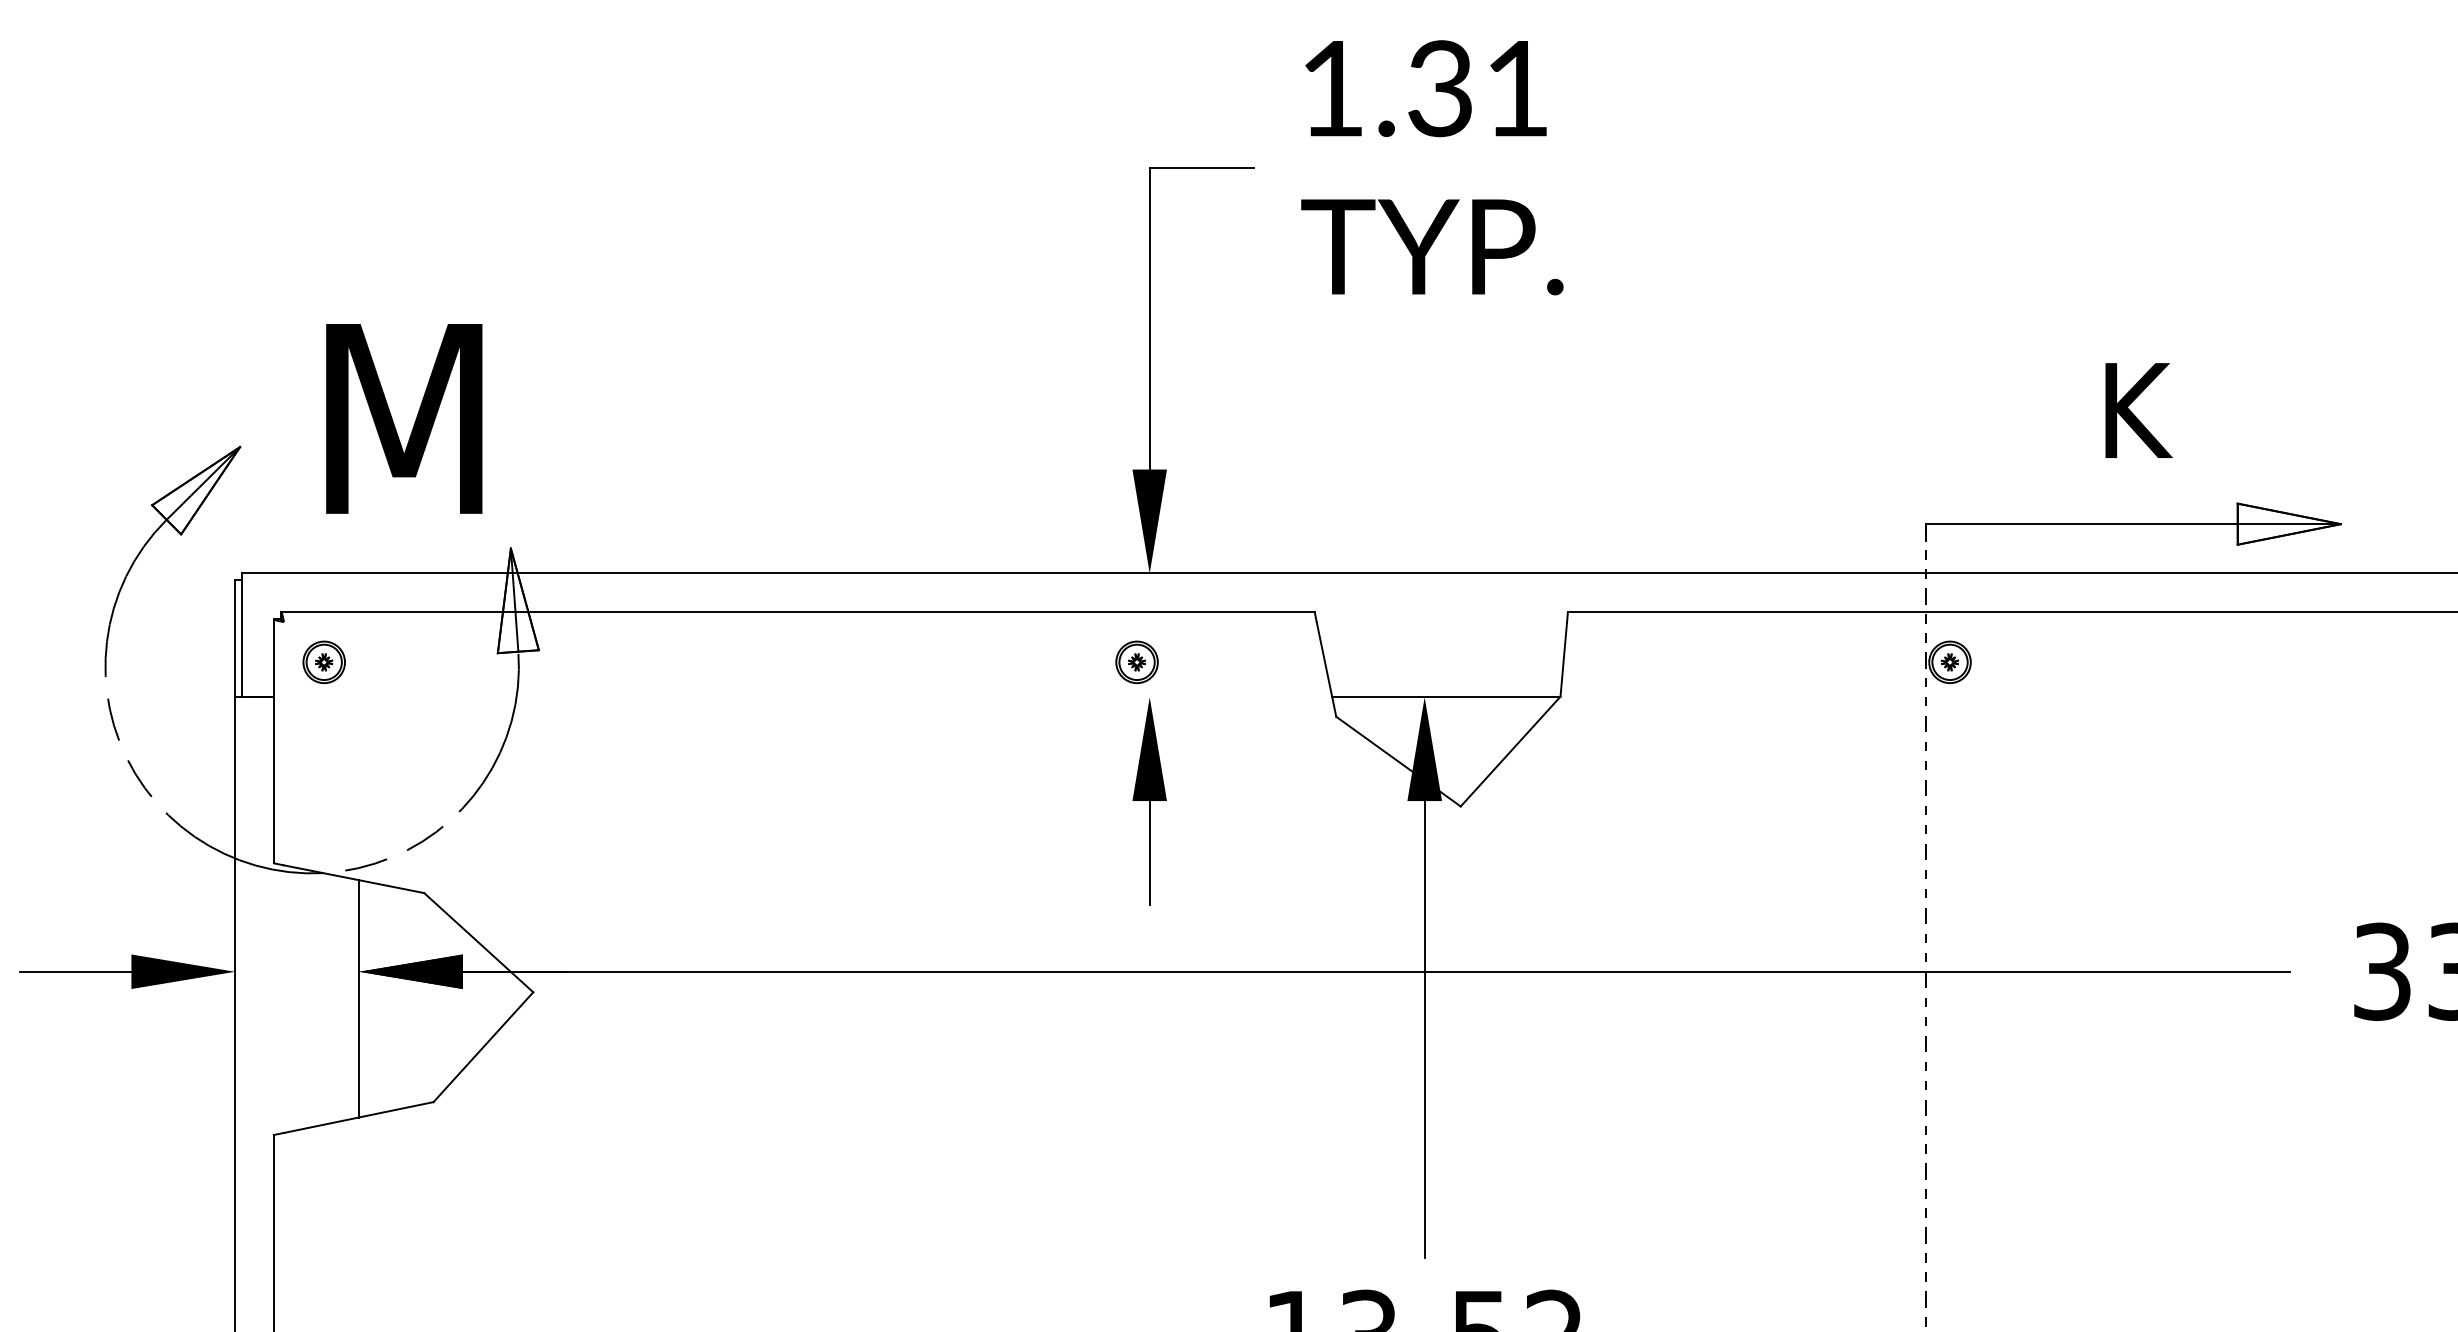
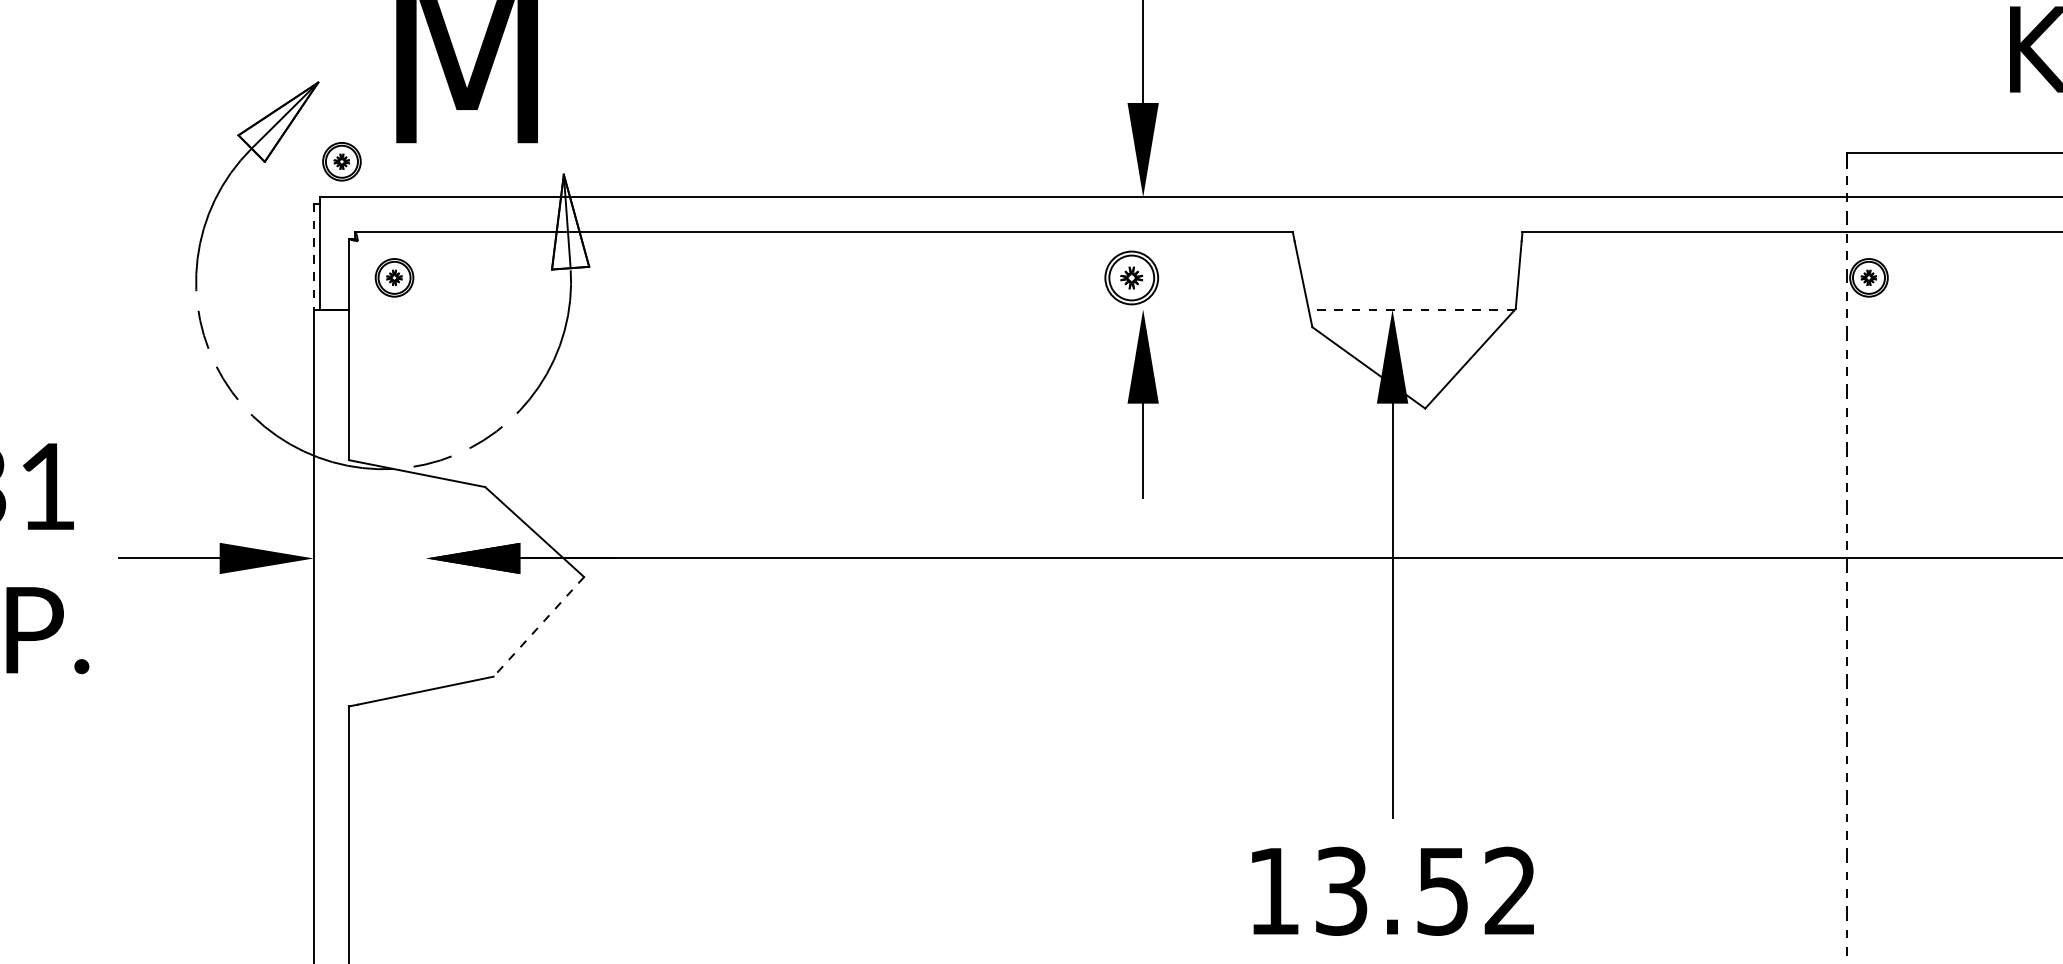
part: (265, 533) -> (341, 160), added
line: (235, 639) -> (314, 257), solid -> dashed
part: (1136, 661) -> (1131, 277), size x1.4
line: (1446, 697) -> (1412, 309), solid -> dashed
line: (359, 998) -> (426, 582), removed
line: (483, 1047) -> (538, 627), solid -> dashed

